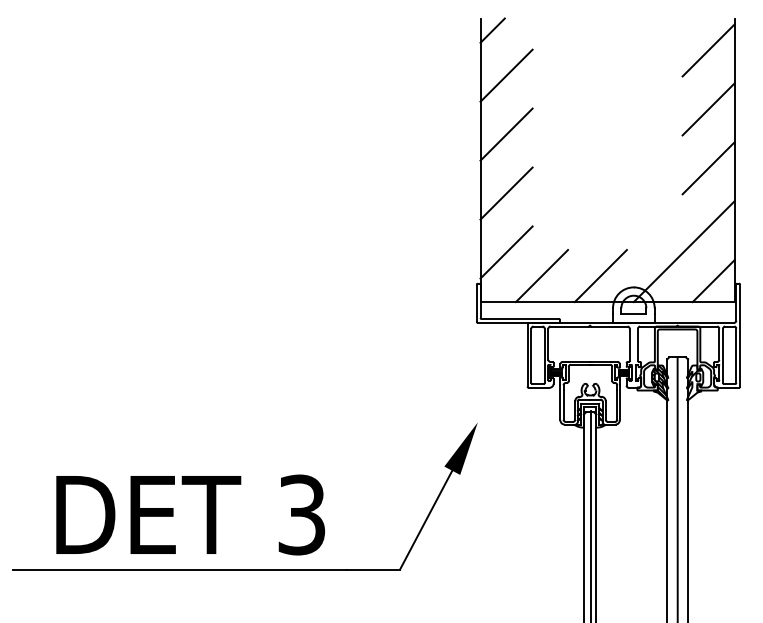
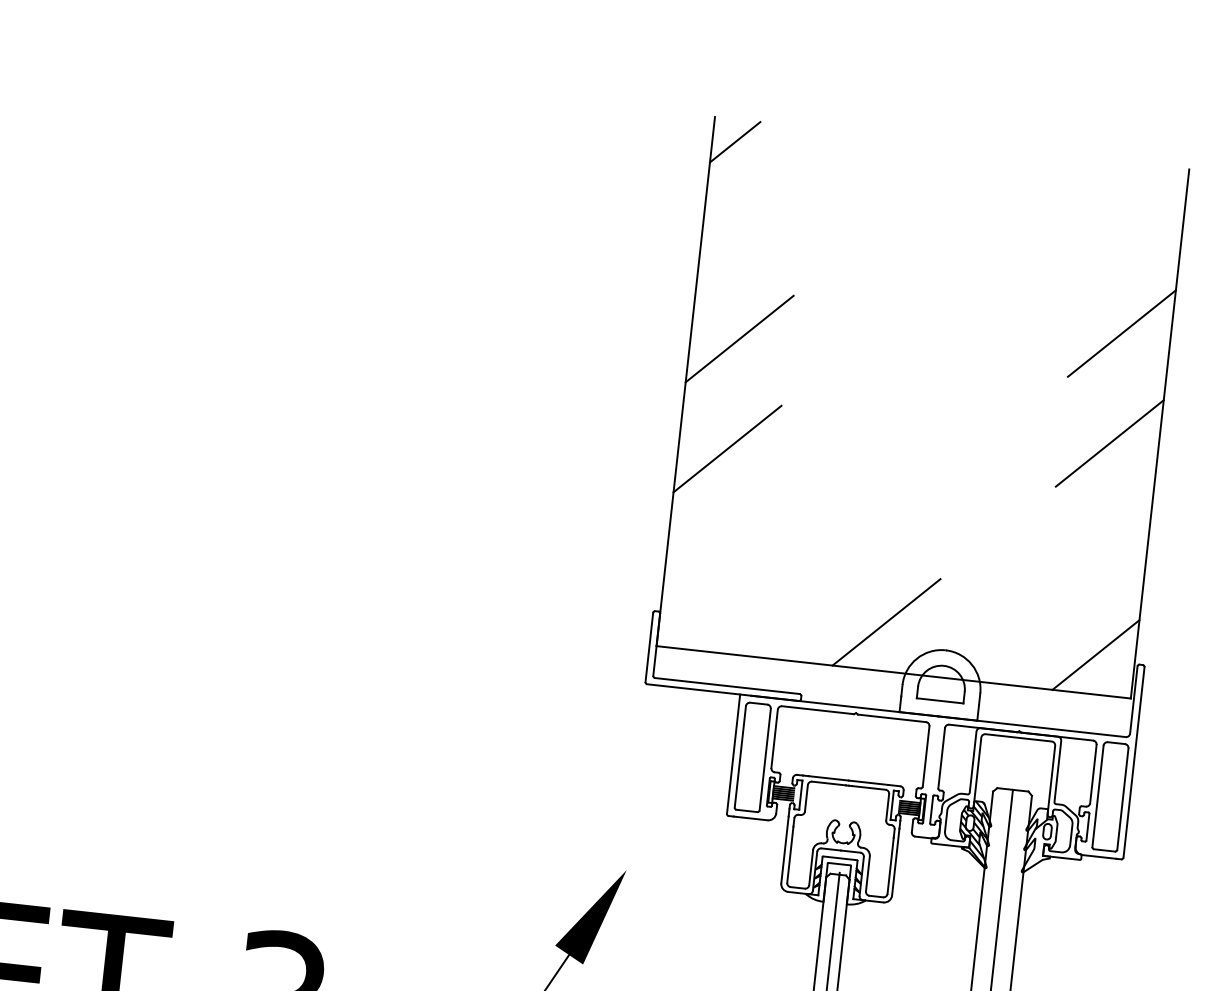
line: (708, 50) -> (1133, 223), removed
line: (506, 75) -> (751, 228), removed
line: (683, 251) -> (1045, 593), removed
line: (506, 252) -> (715, 558), removed
line: (541, 276) -> (775, 610), removed

